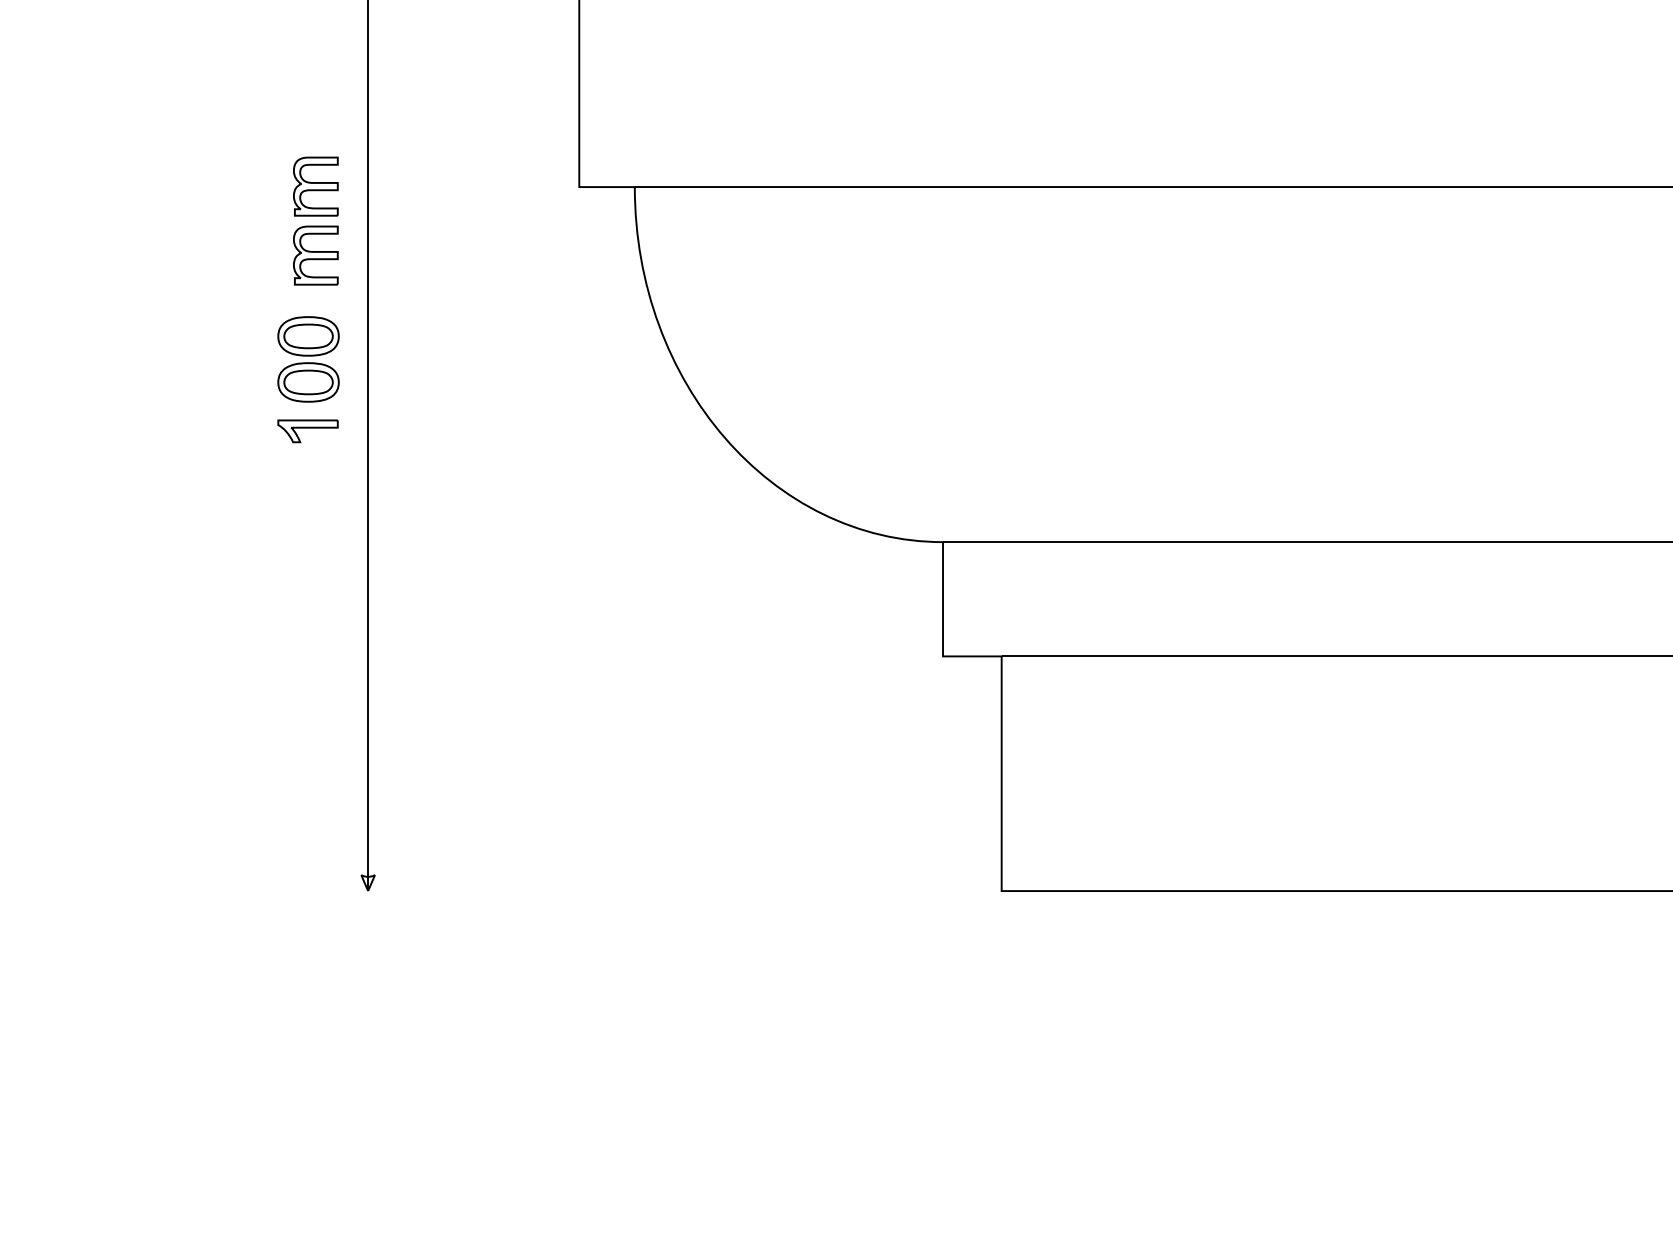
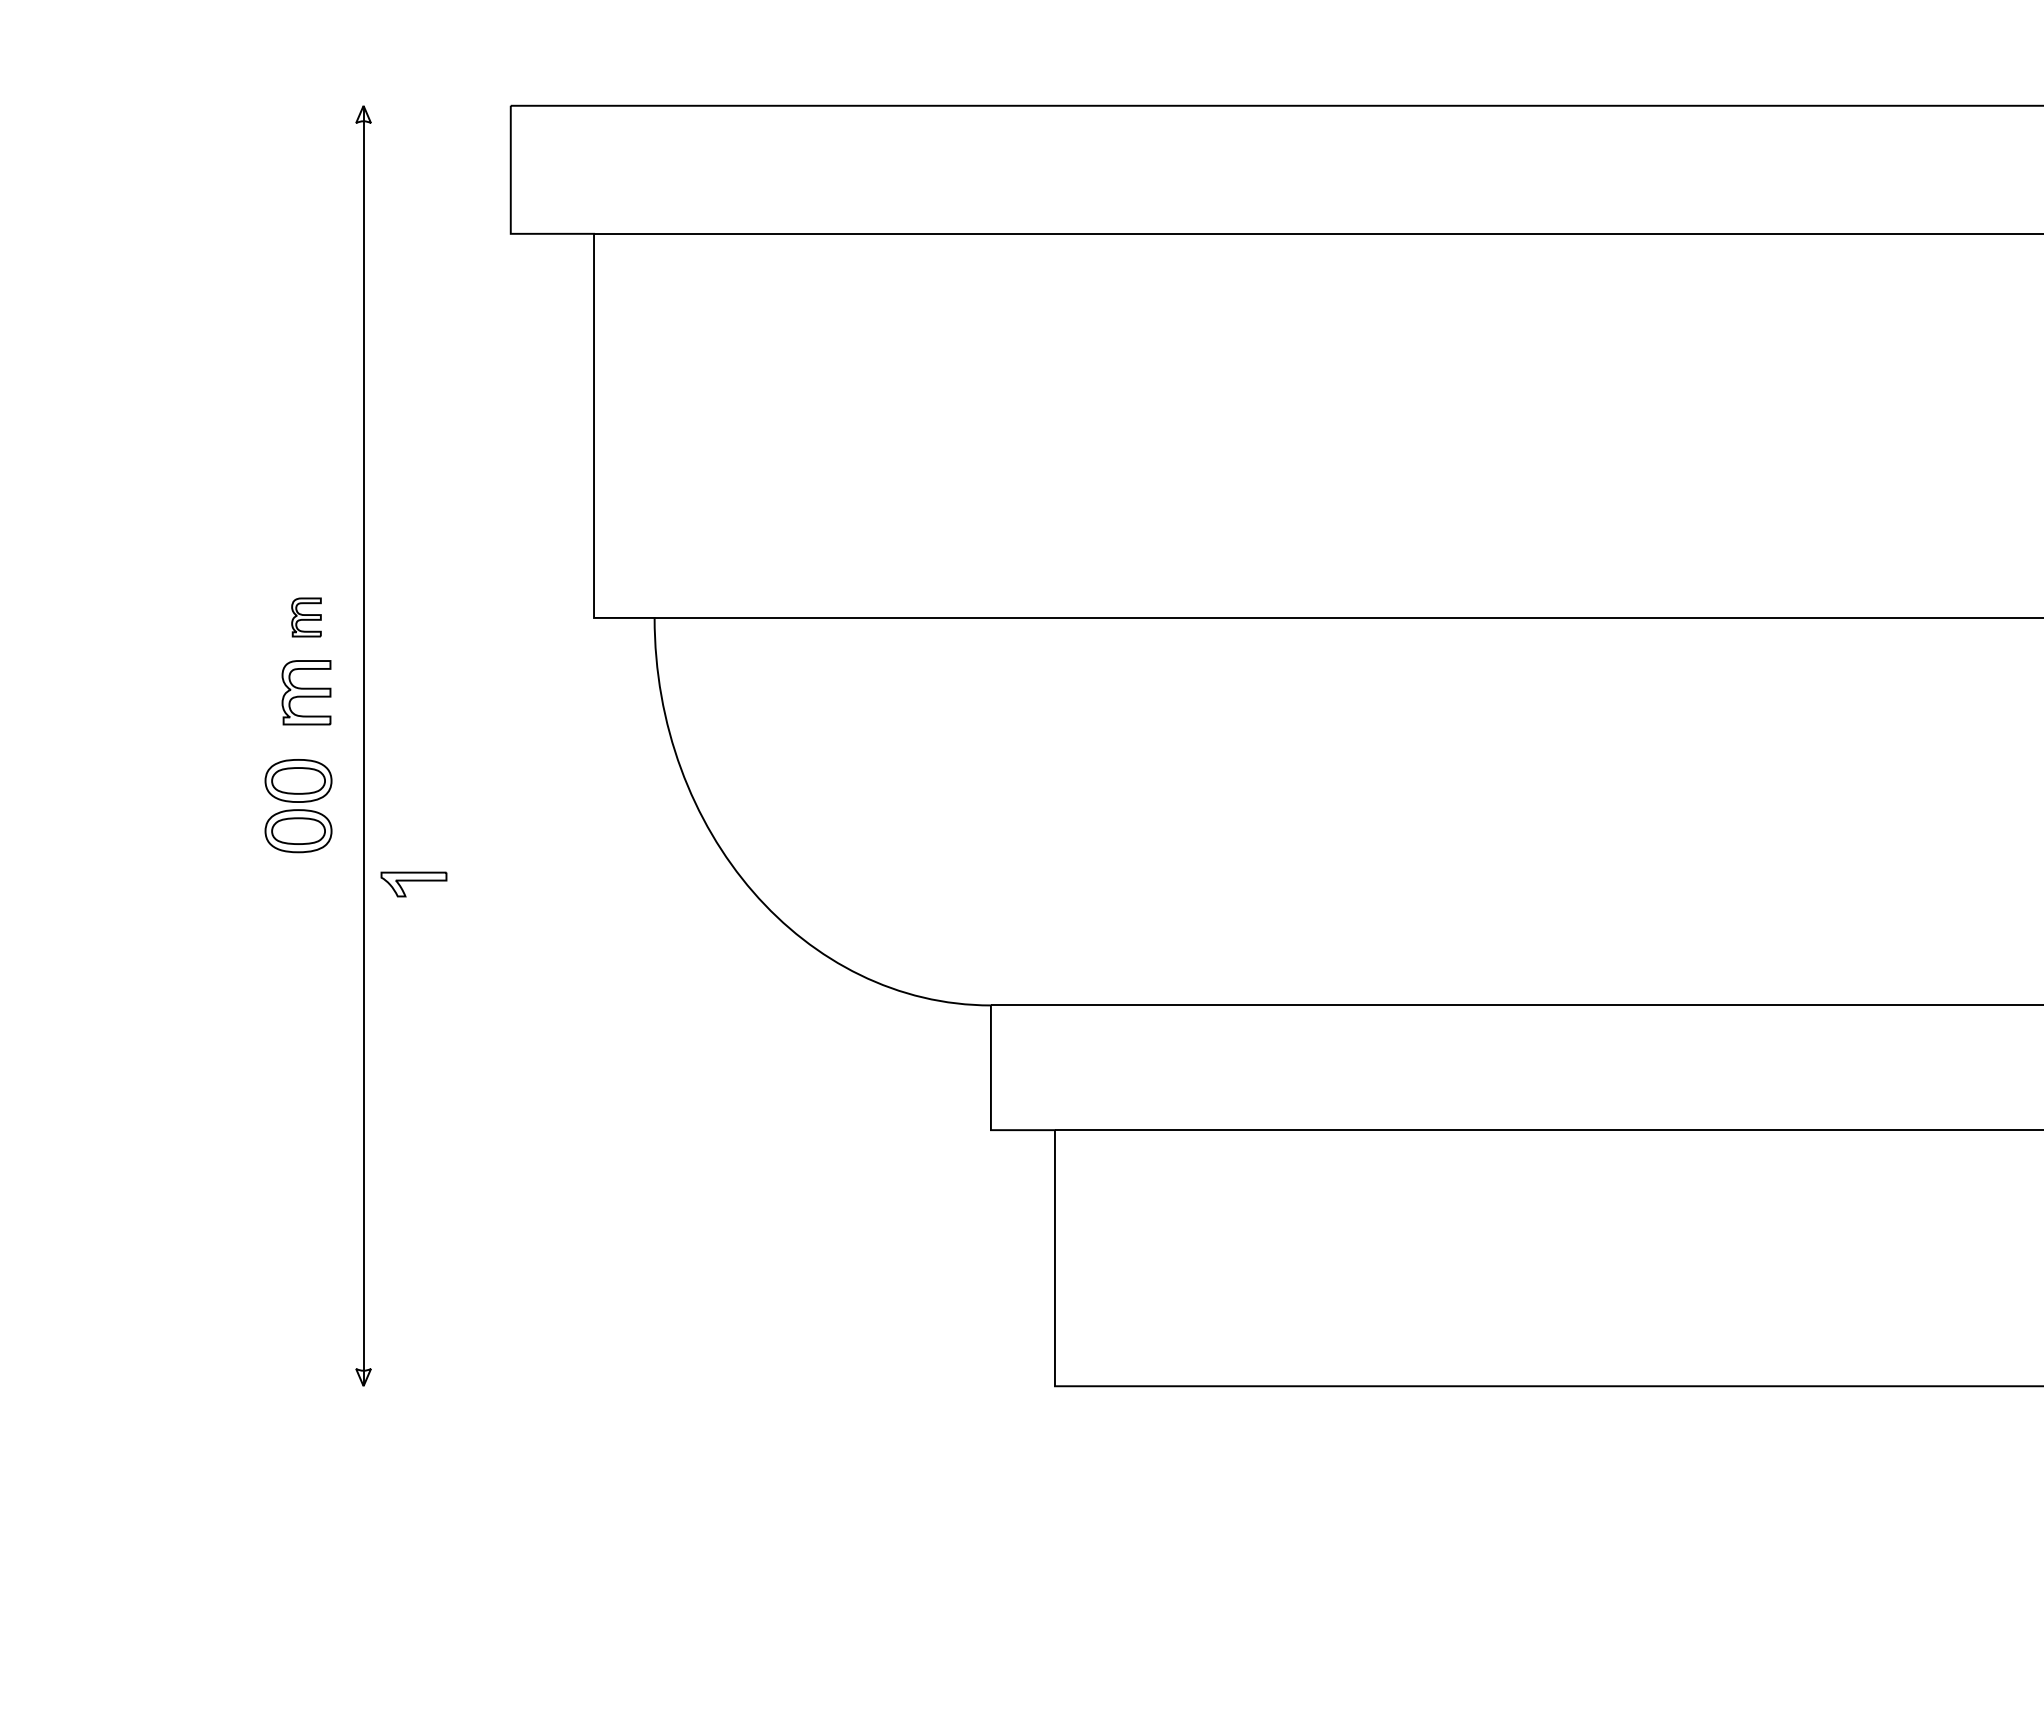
part: (315, 186) -> (306, 617), size x0.6
part: (307, 431) -> (413, 884), moved

